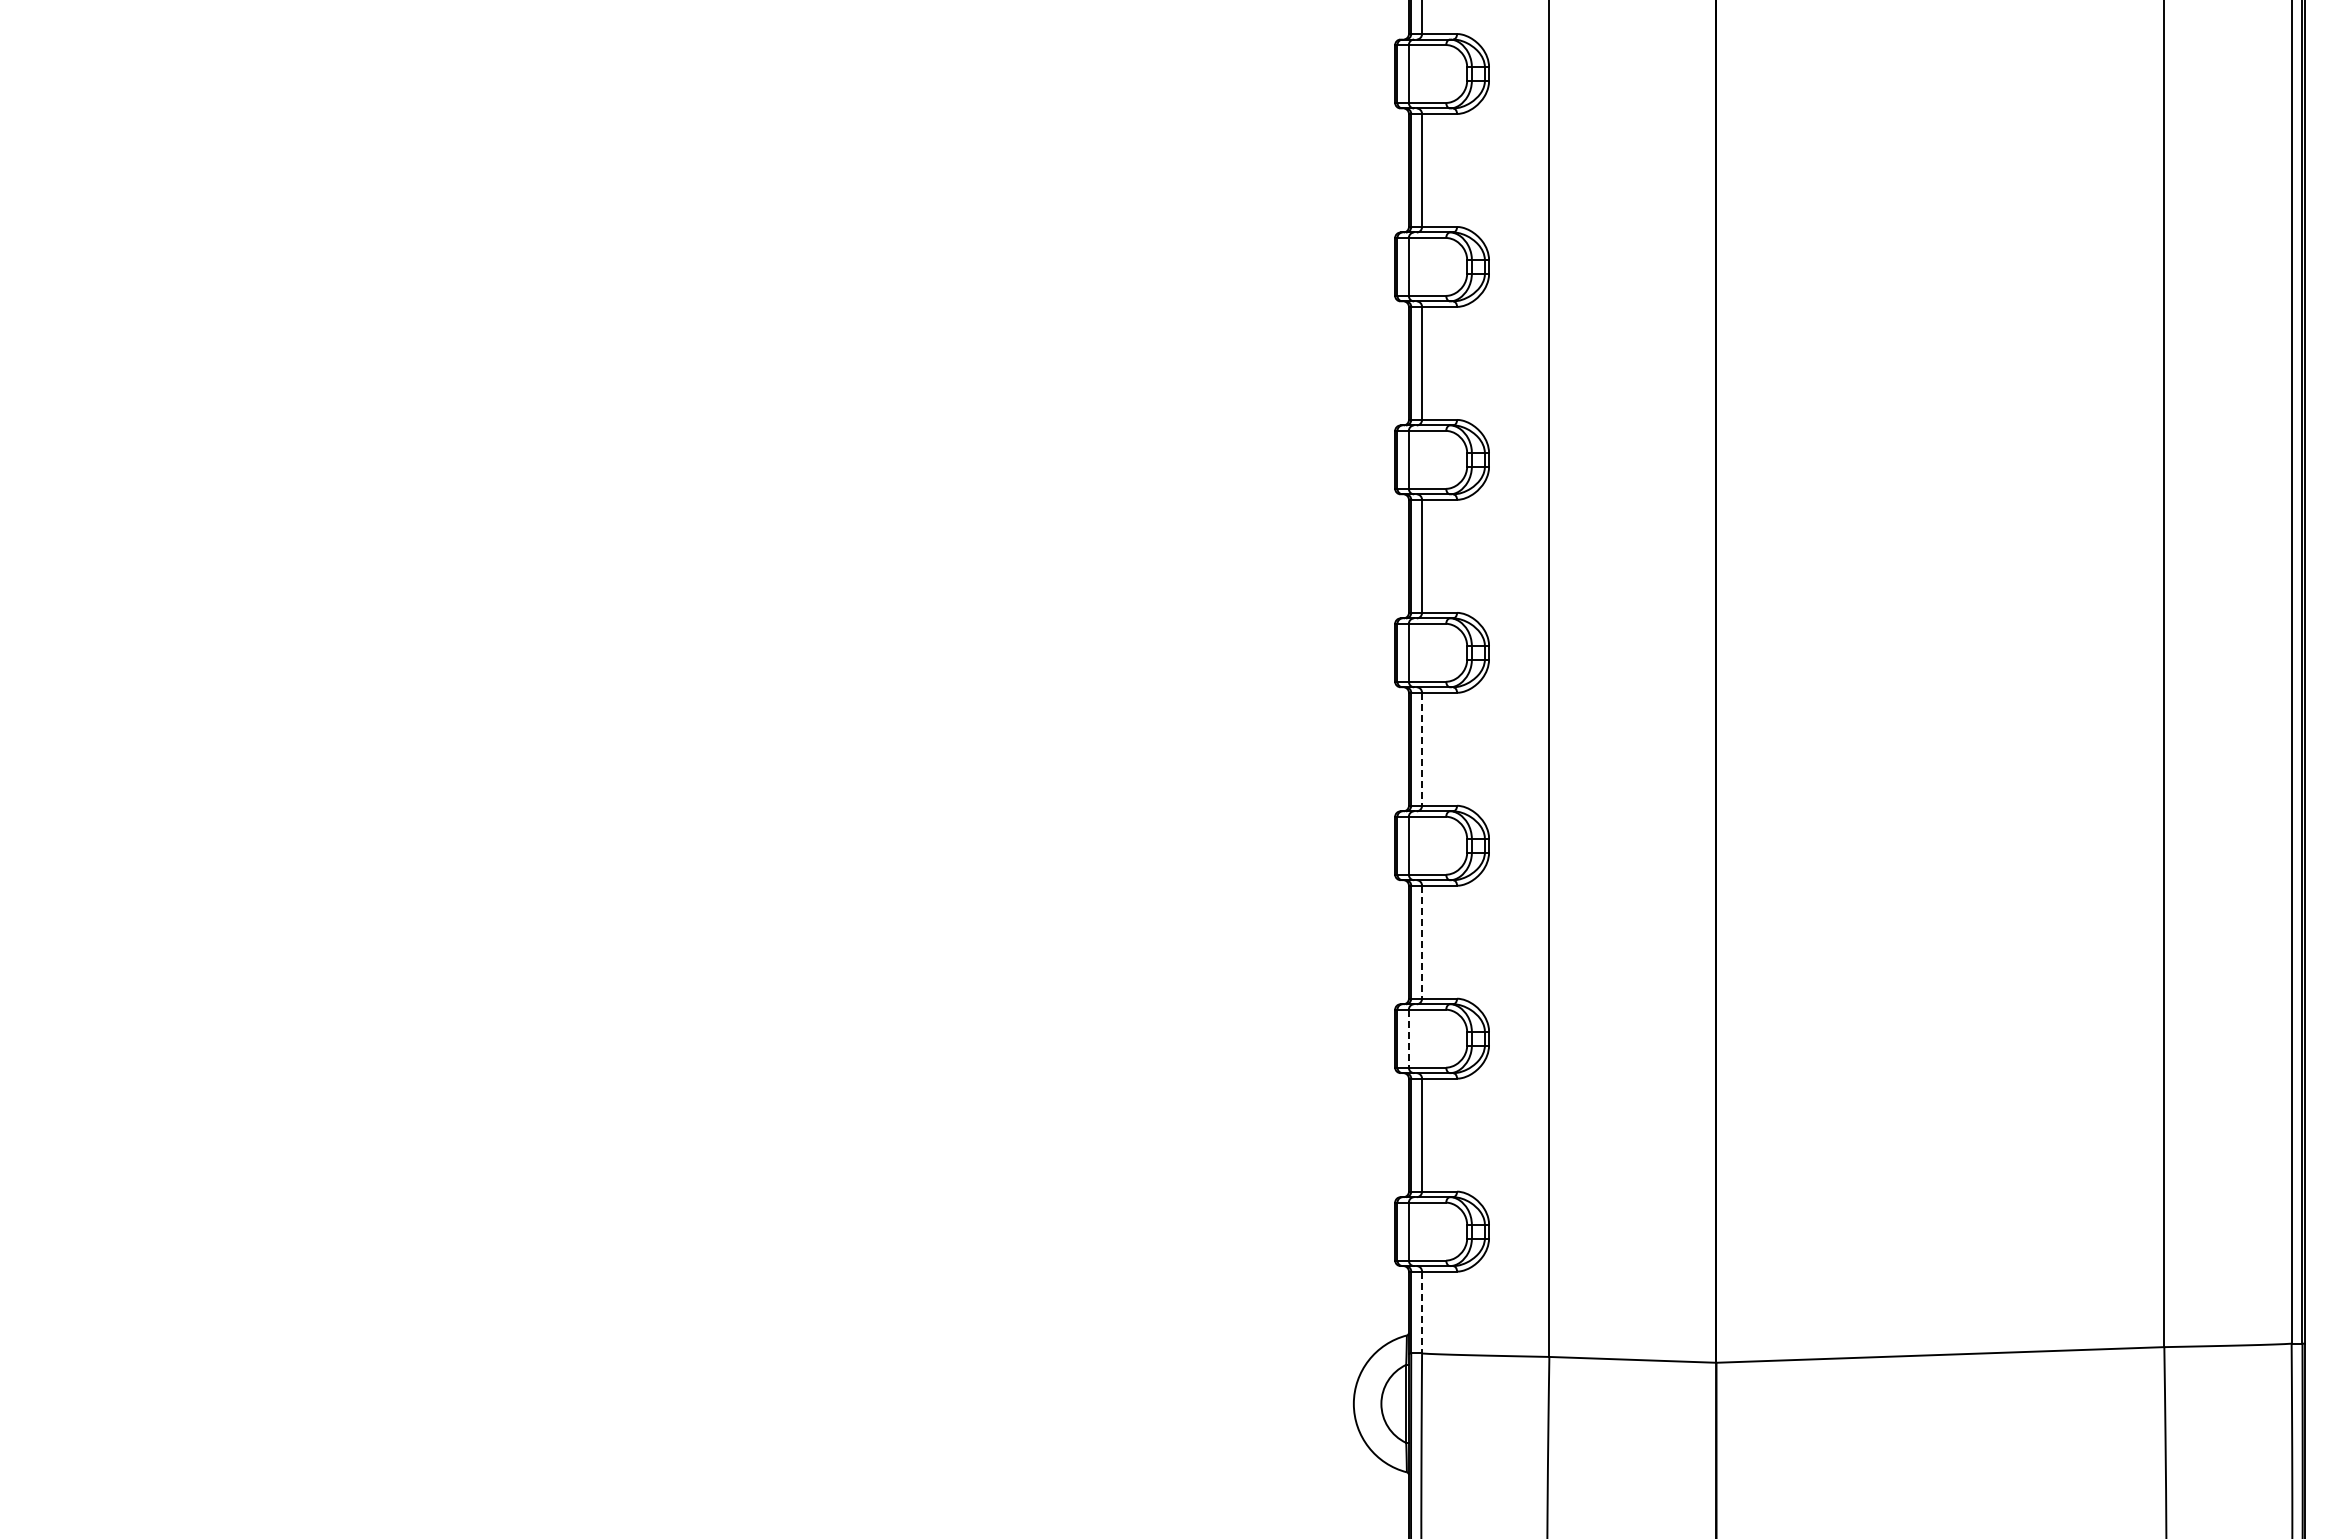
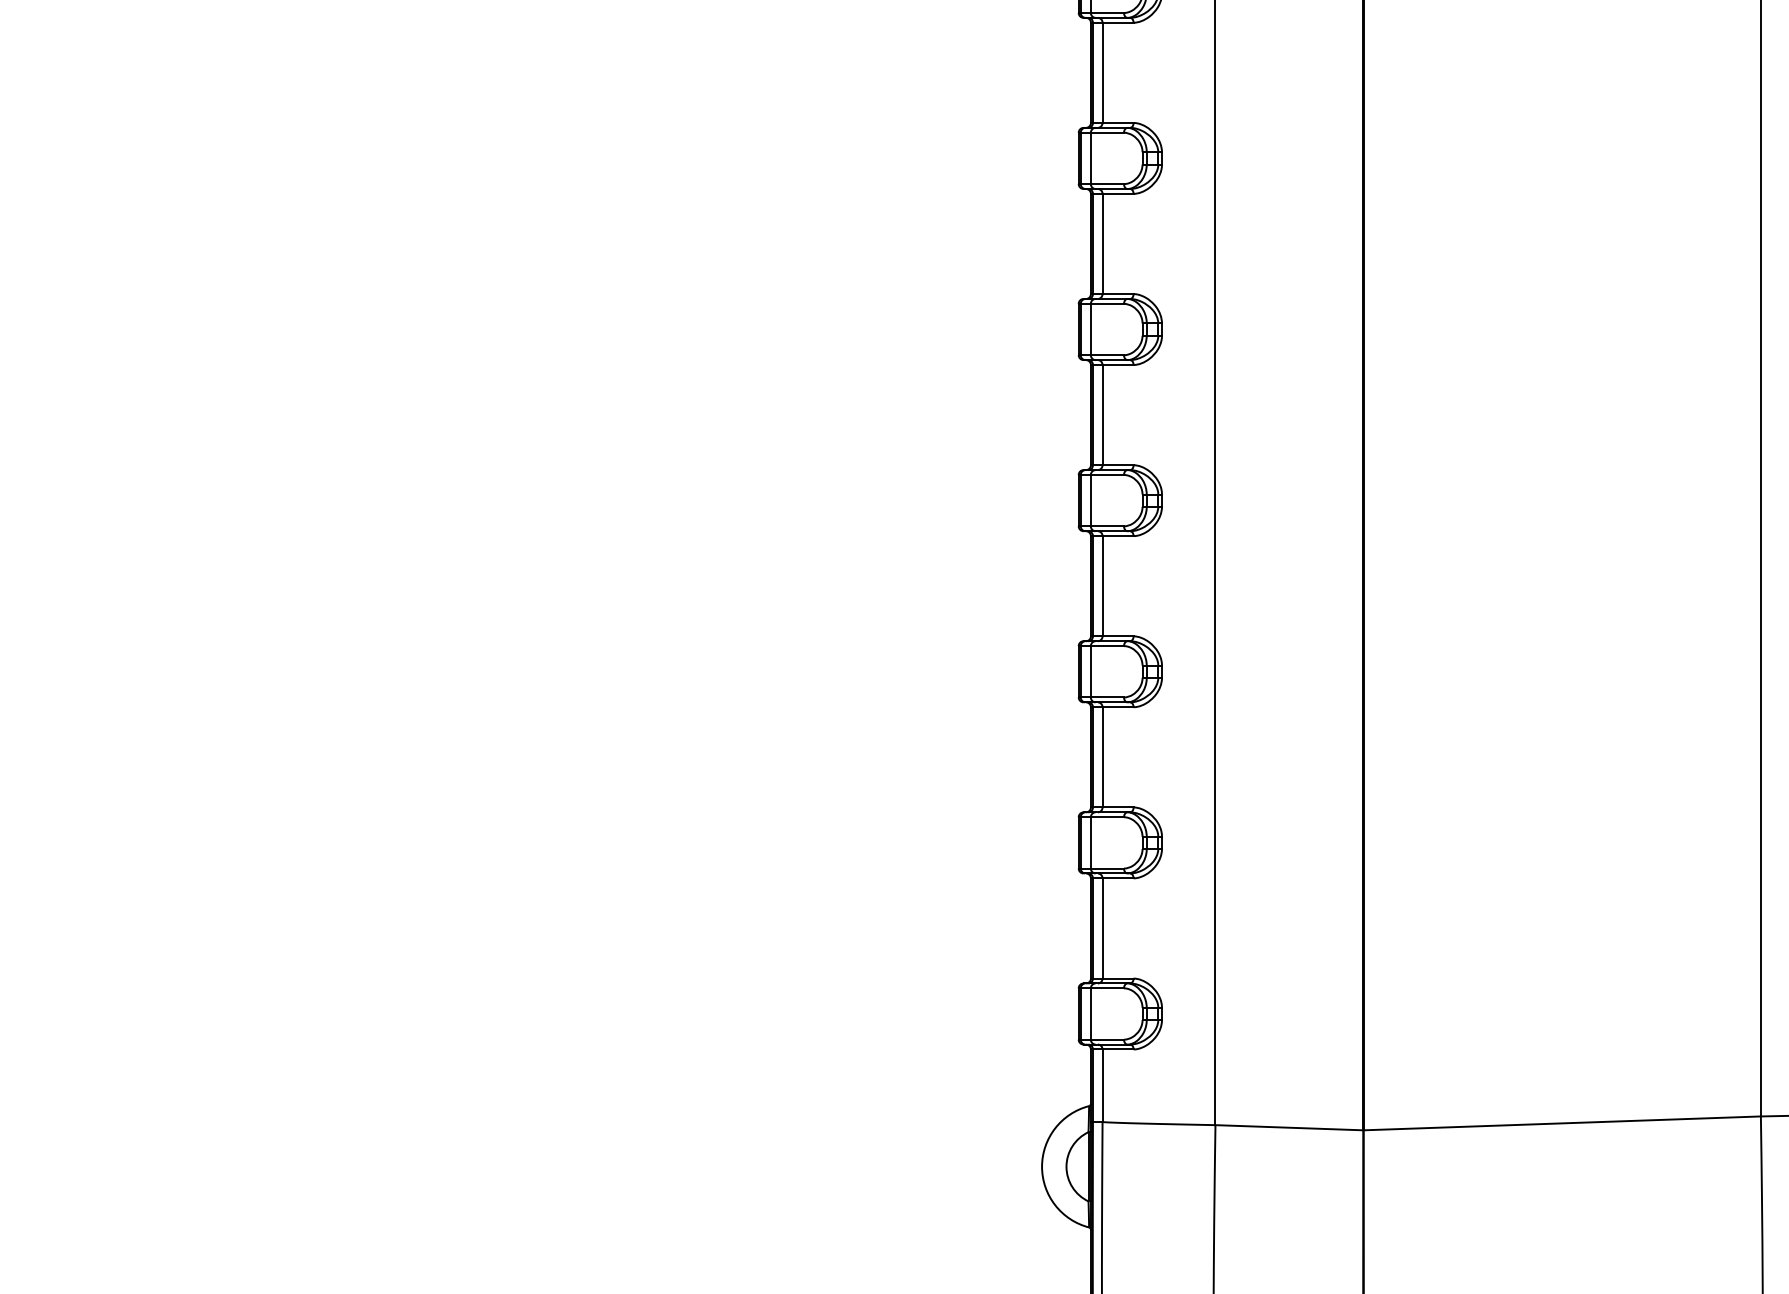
line: (1422, 749) -> (1102, 586), dashed -> solid
line: (1422, 942) -> (1102, 757), dashed -> solid
line: (1408, 1038) -> (1090, 842), dashed -> solid
line: (1422, 1312) -> (1102, 1085), dashed -> solid

